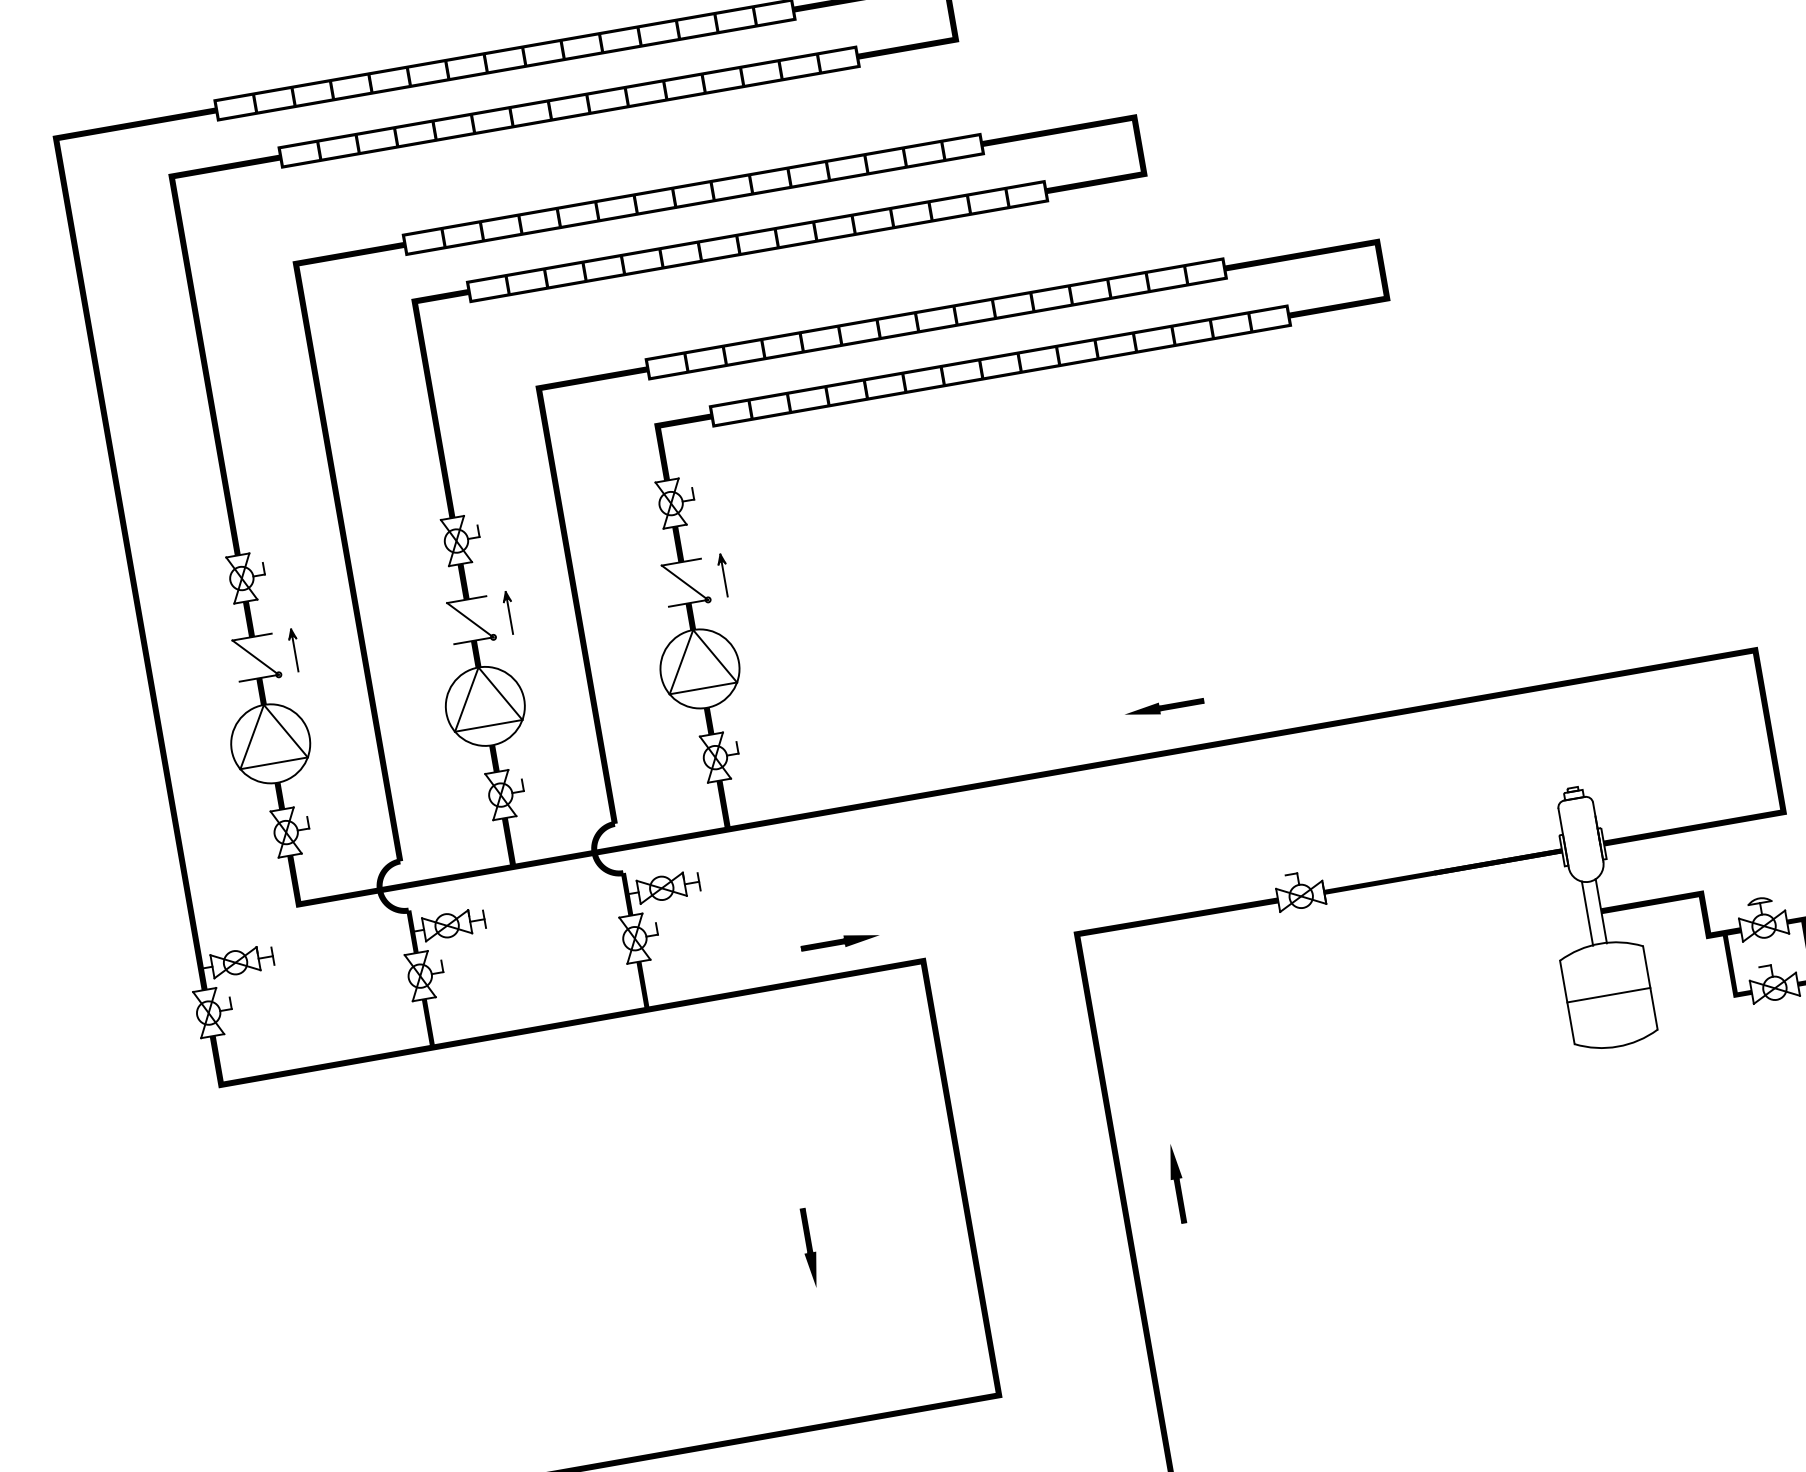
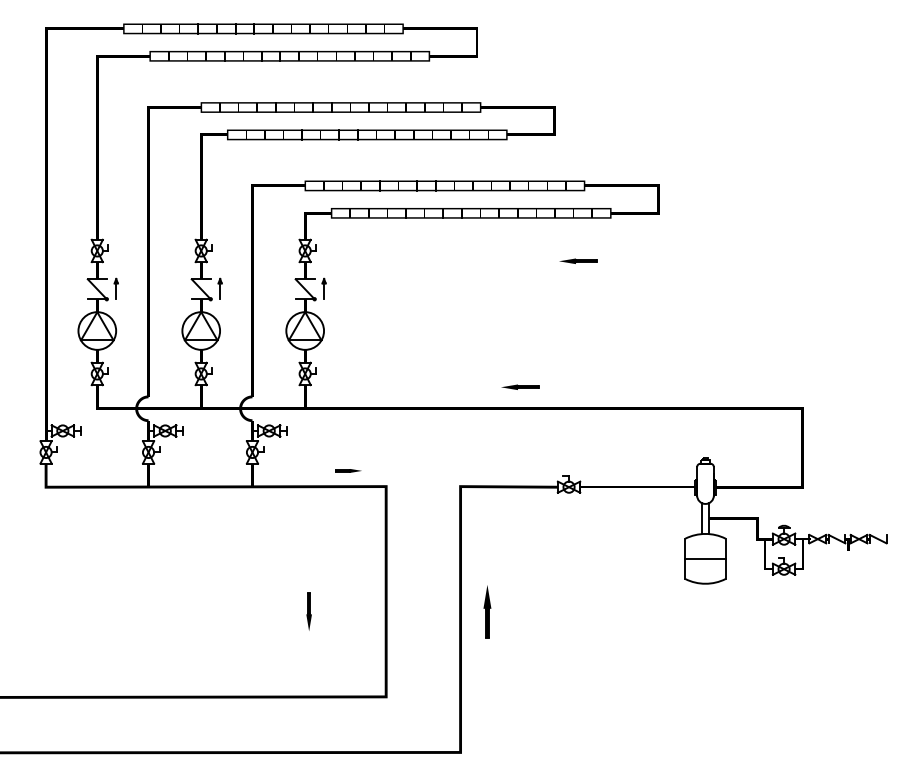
part: (1239, 424) -> (578, 260), added
part: (839, 941) -> (348, 470), size x0.7
part: (1175, 1184) -> (486, 612), size x1.4

